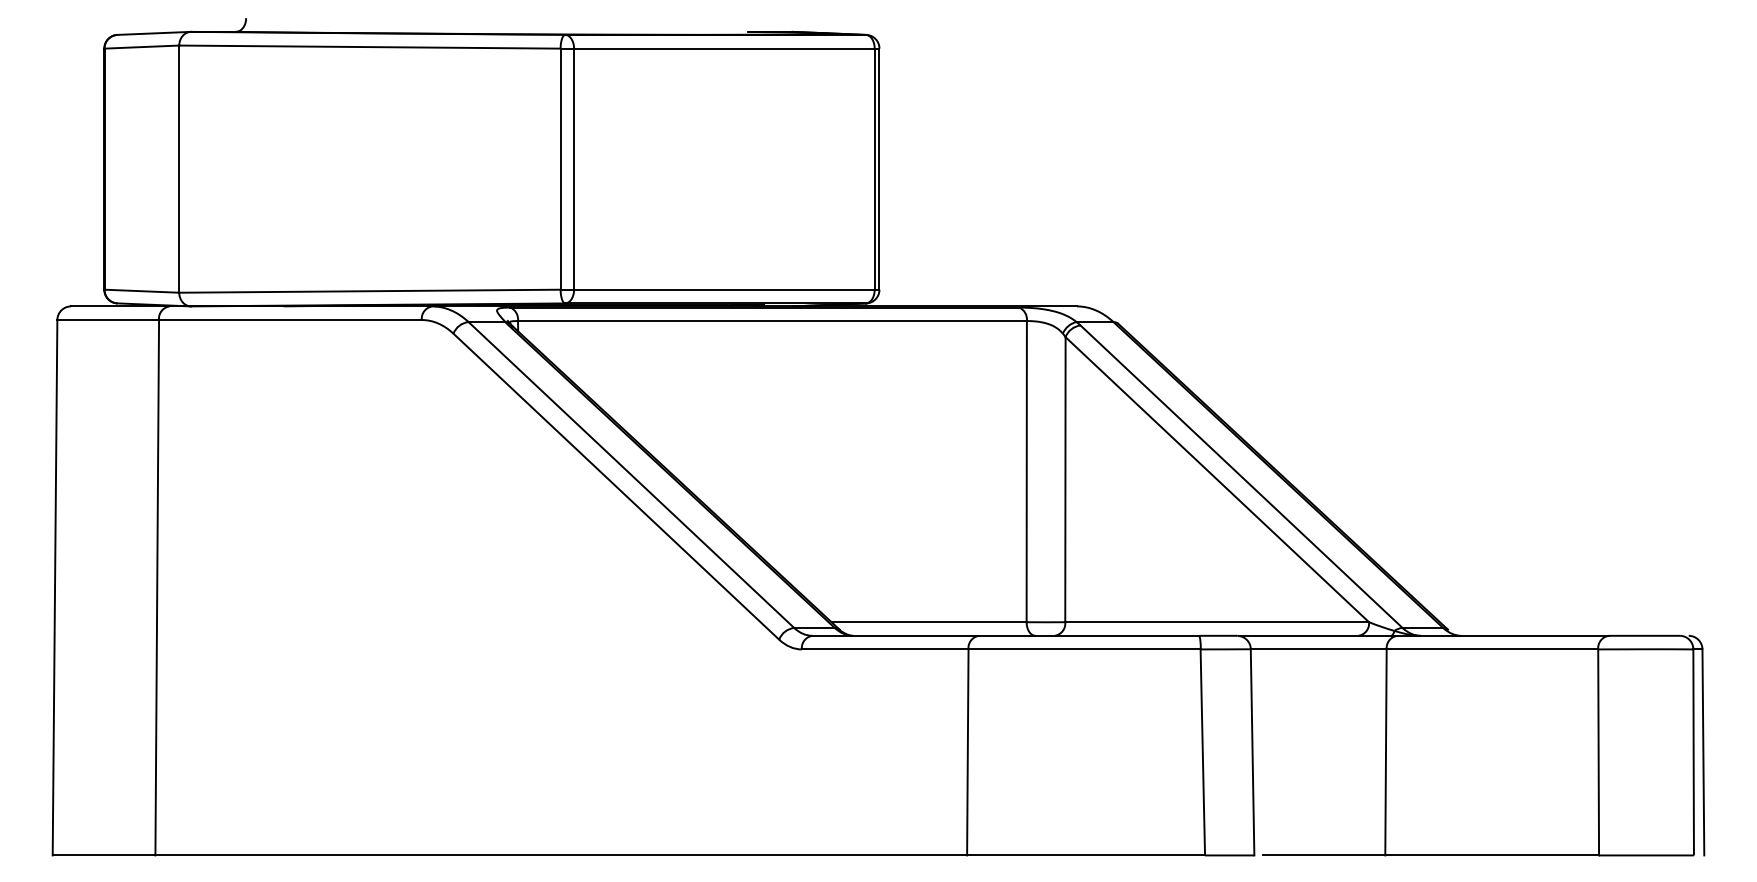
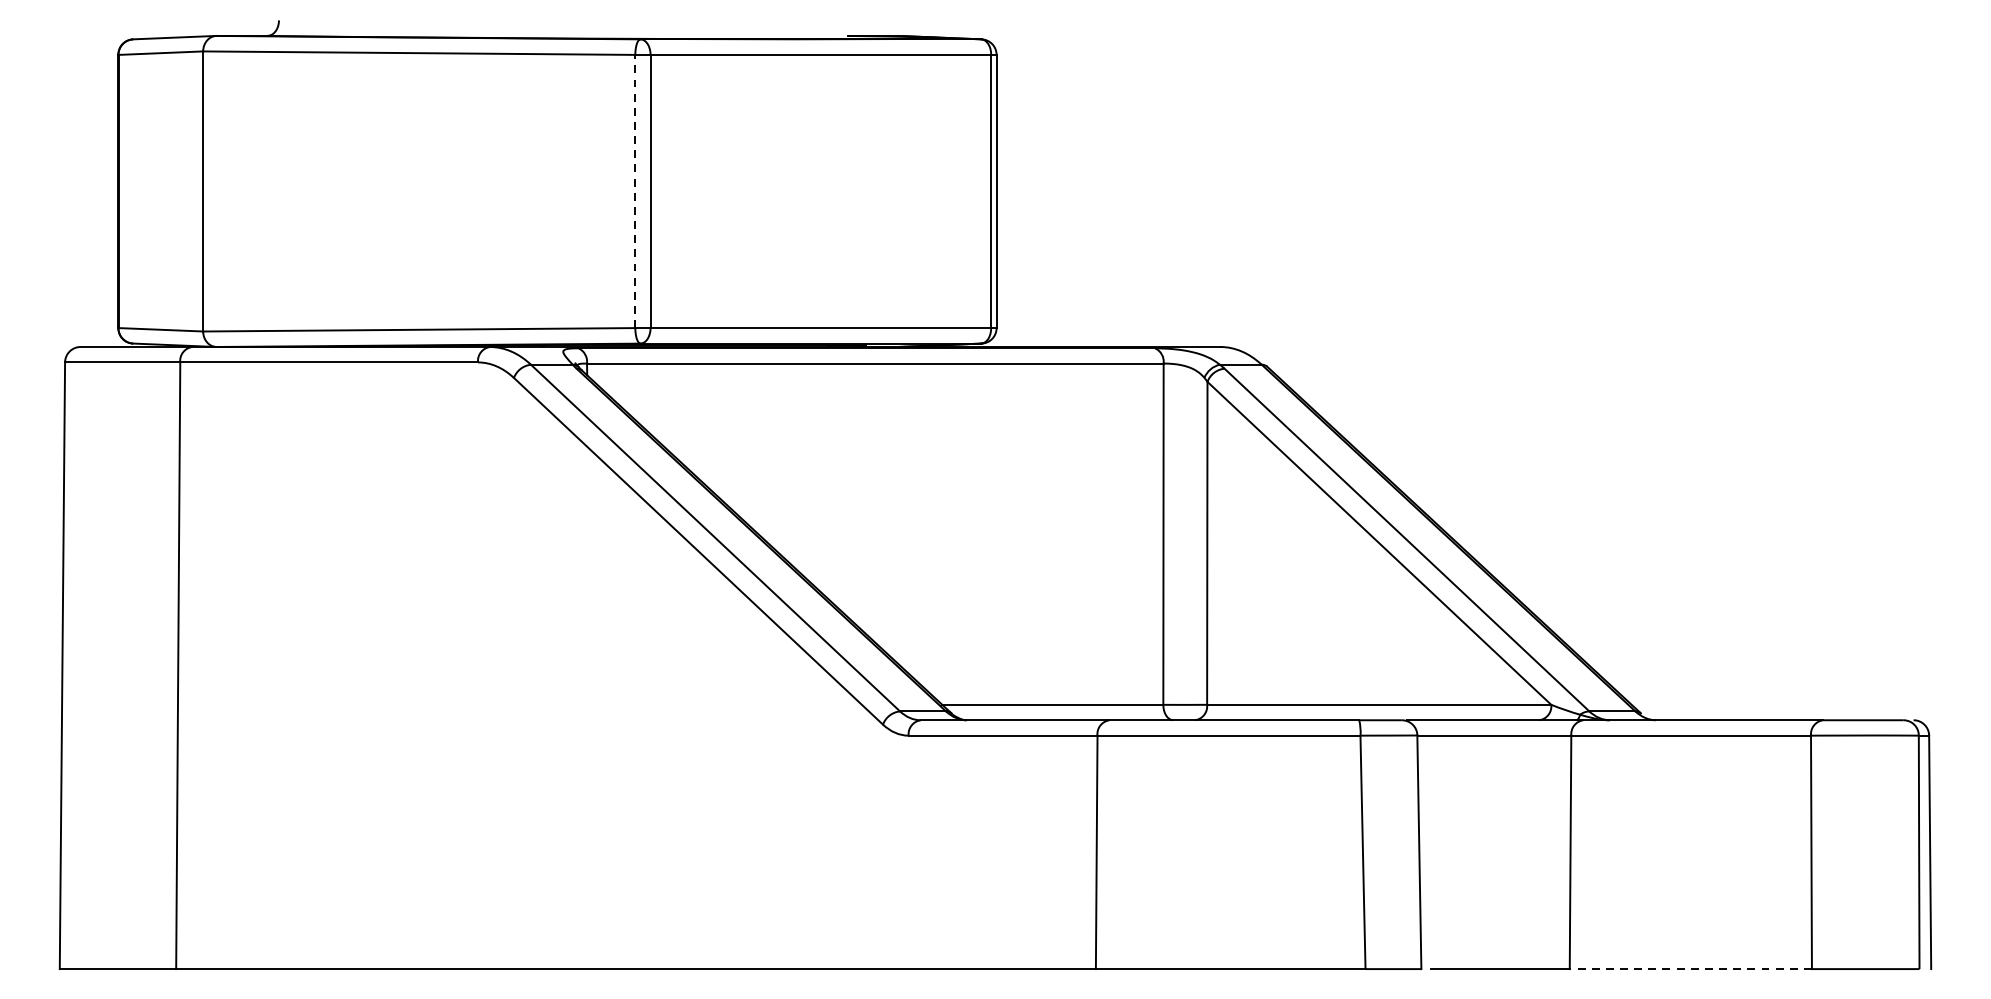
line: (560, 169) -> (635, 191), solid -> dashed
line: (1492, 855) -> (1691, 969), solid -> dashed

